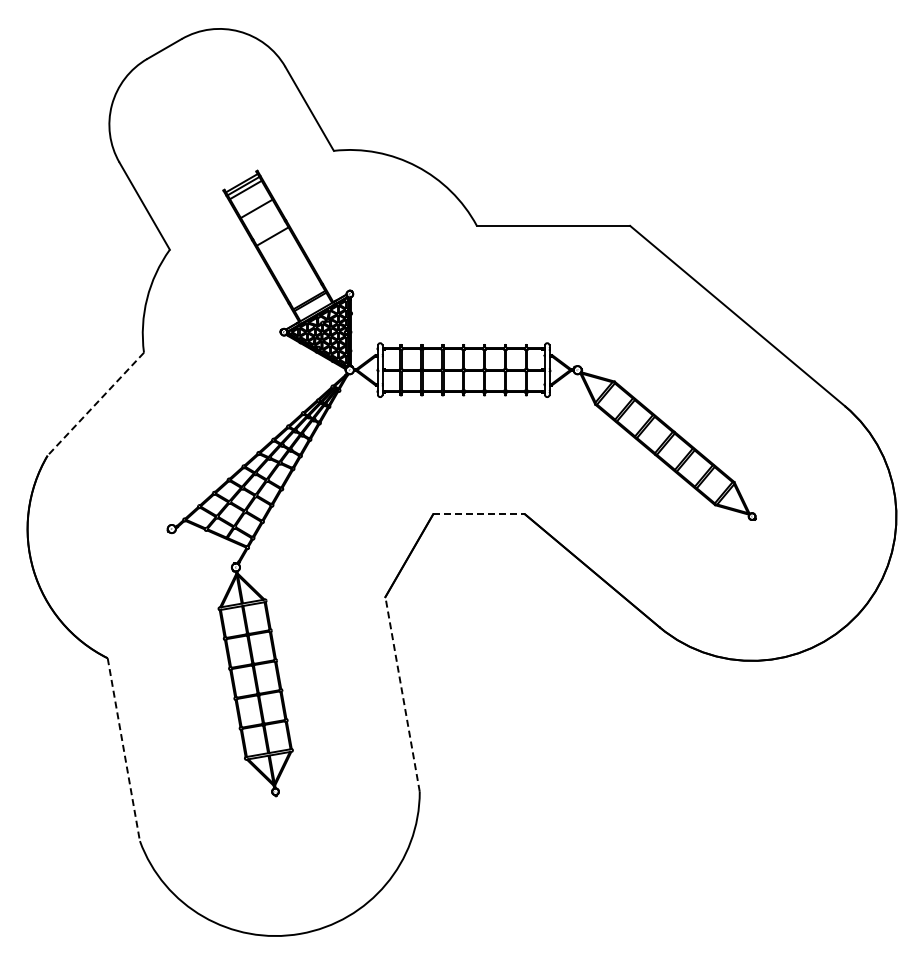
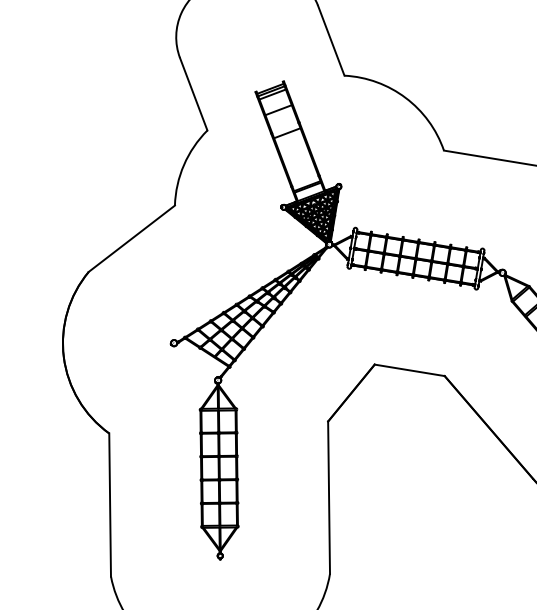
line: (95, 404) -> (131, 238), dashed -> solid
line: (479, 514) -> (409, 370), dashed -> solid
line: (402, 694) -> (328, 497), dashed -> solid
line: (123, 749) -> (109, 504), dashed -> solid

